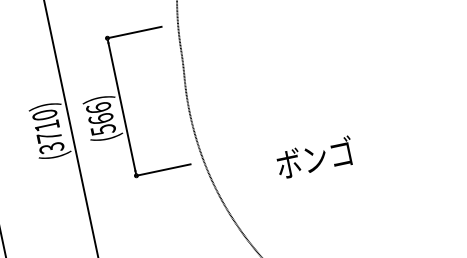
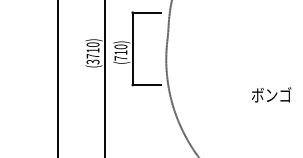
text: (100, 118) -> (120, 52), (566) -> (710)
text: (314, 157) -> (271, 94), moved

